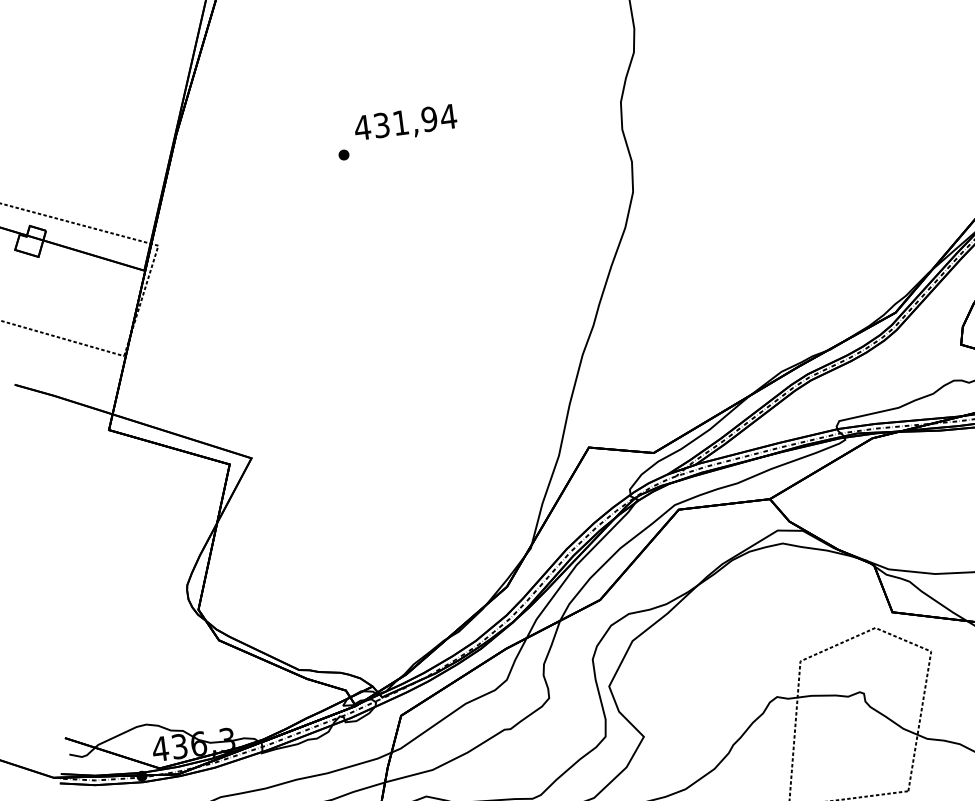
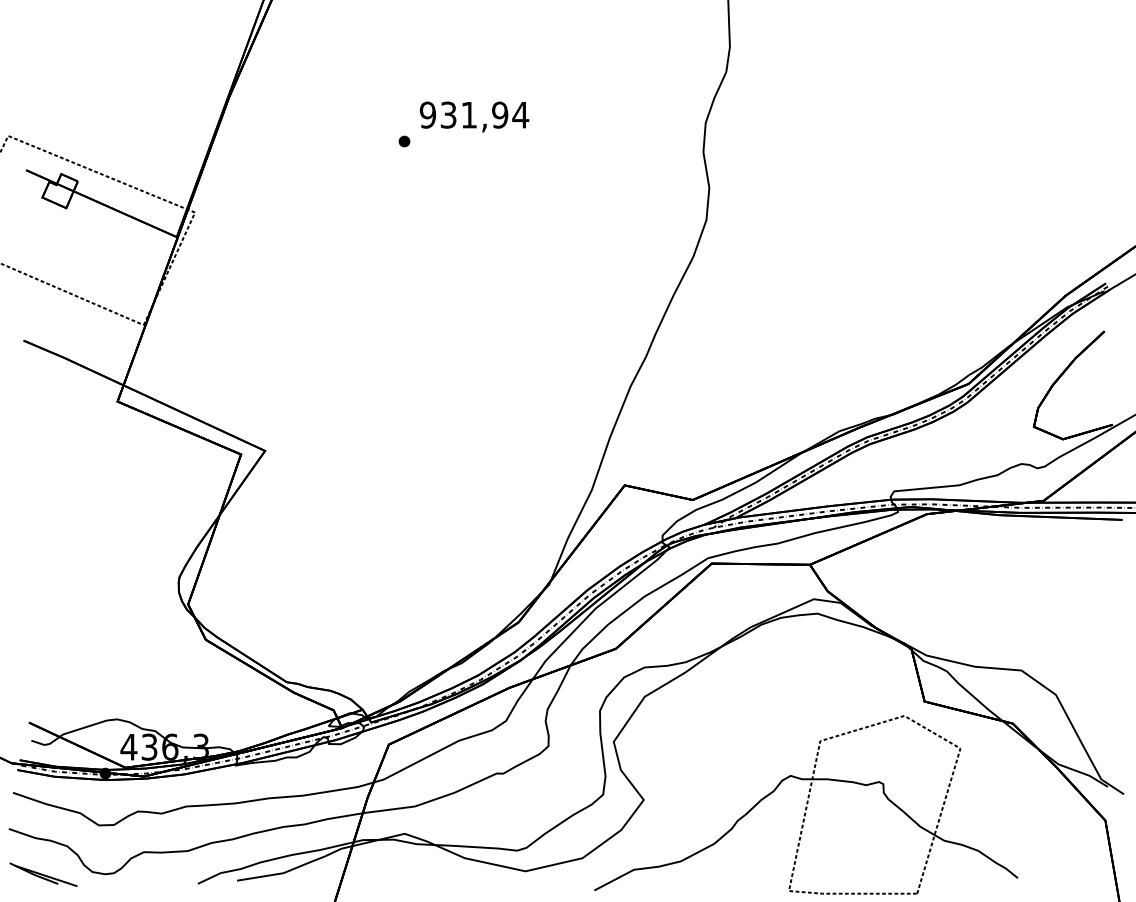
text: (362, 127) -> (427, 114), 431,94 -> 931,94

